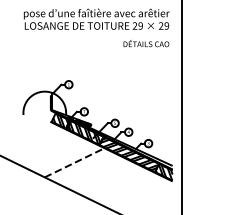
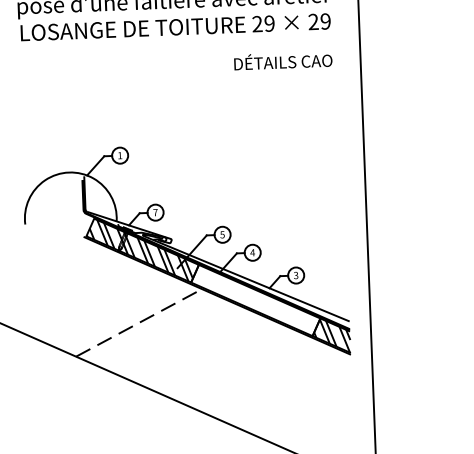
hatch: (129, 154) -> (256, 300), removed

